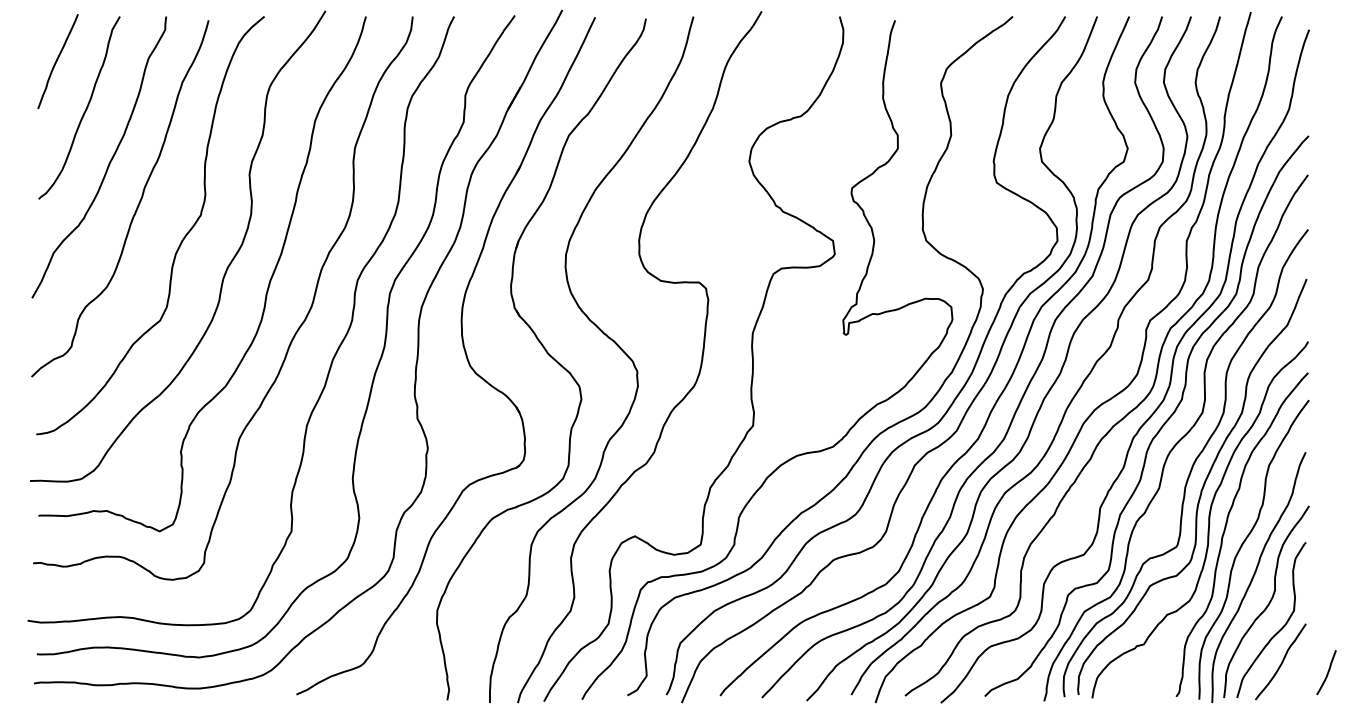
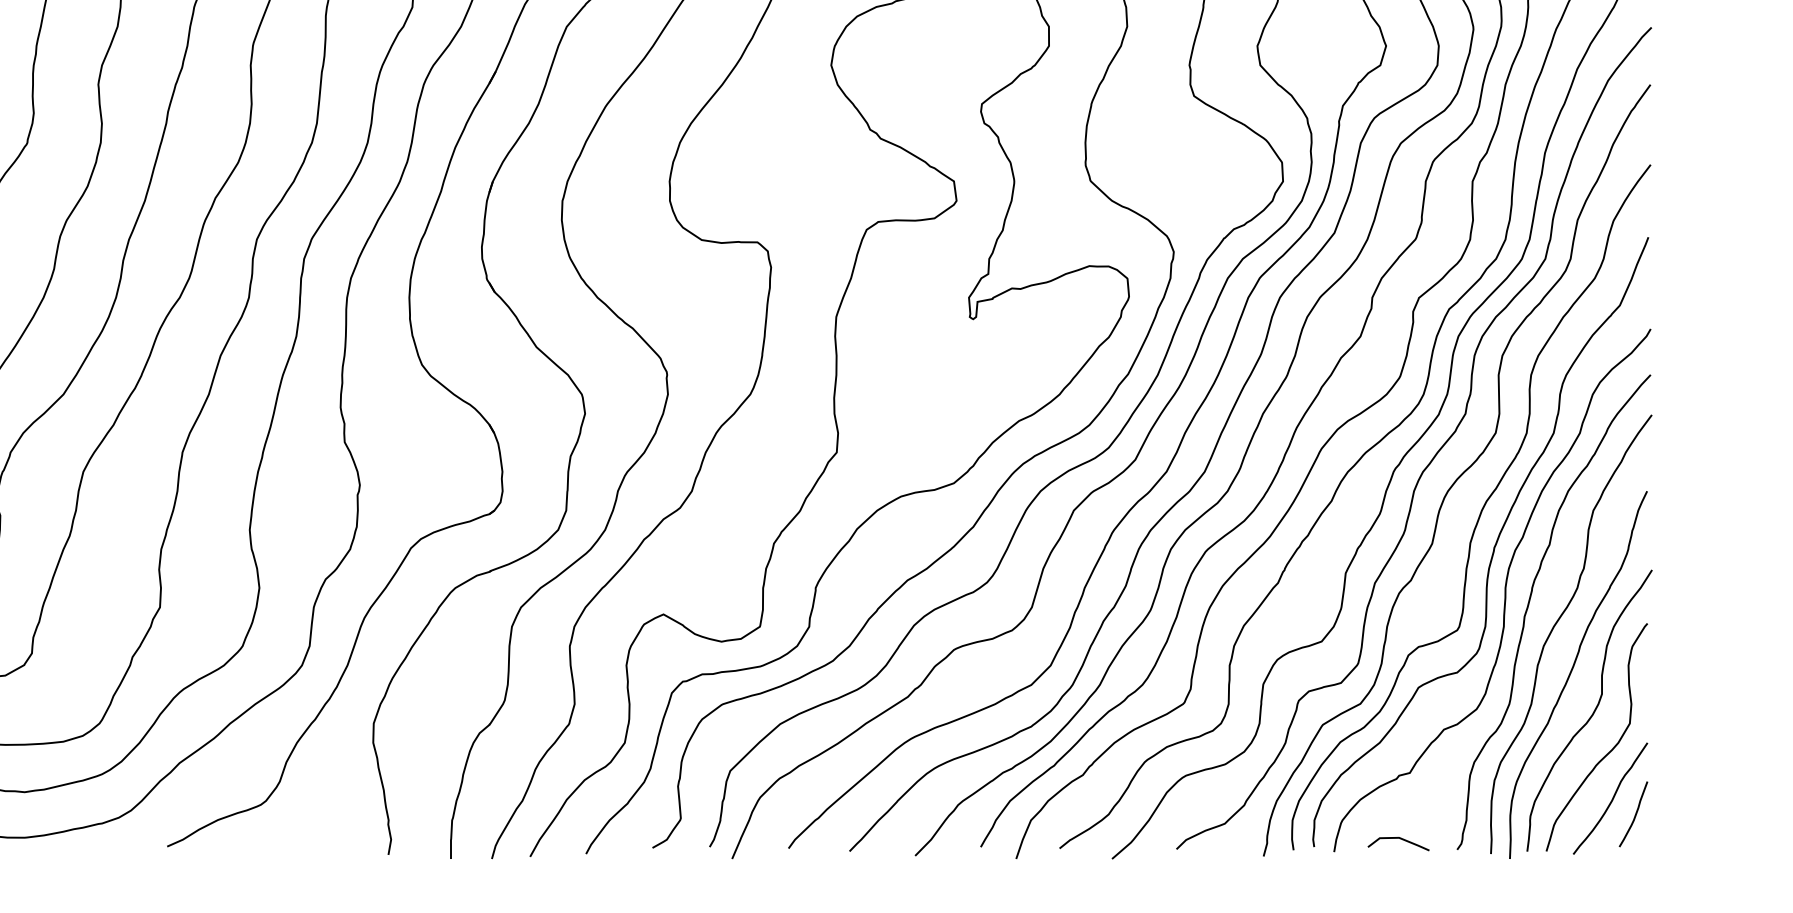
curve: (1327, 672) -> (1634, 814), moved
line: (1138, 690) -> (1401, 840), added

